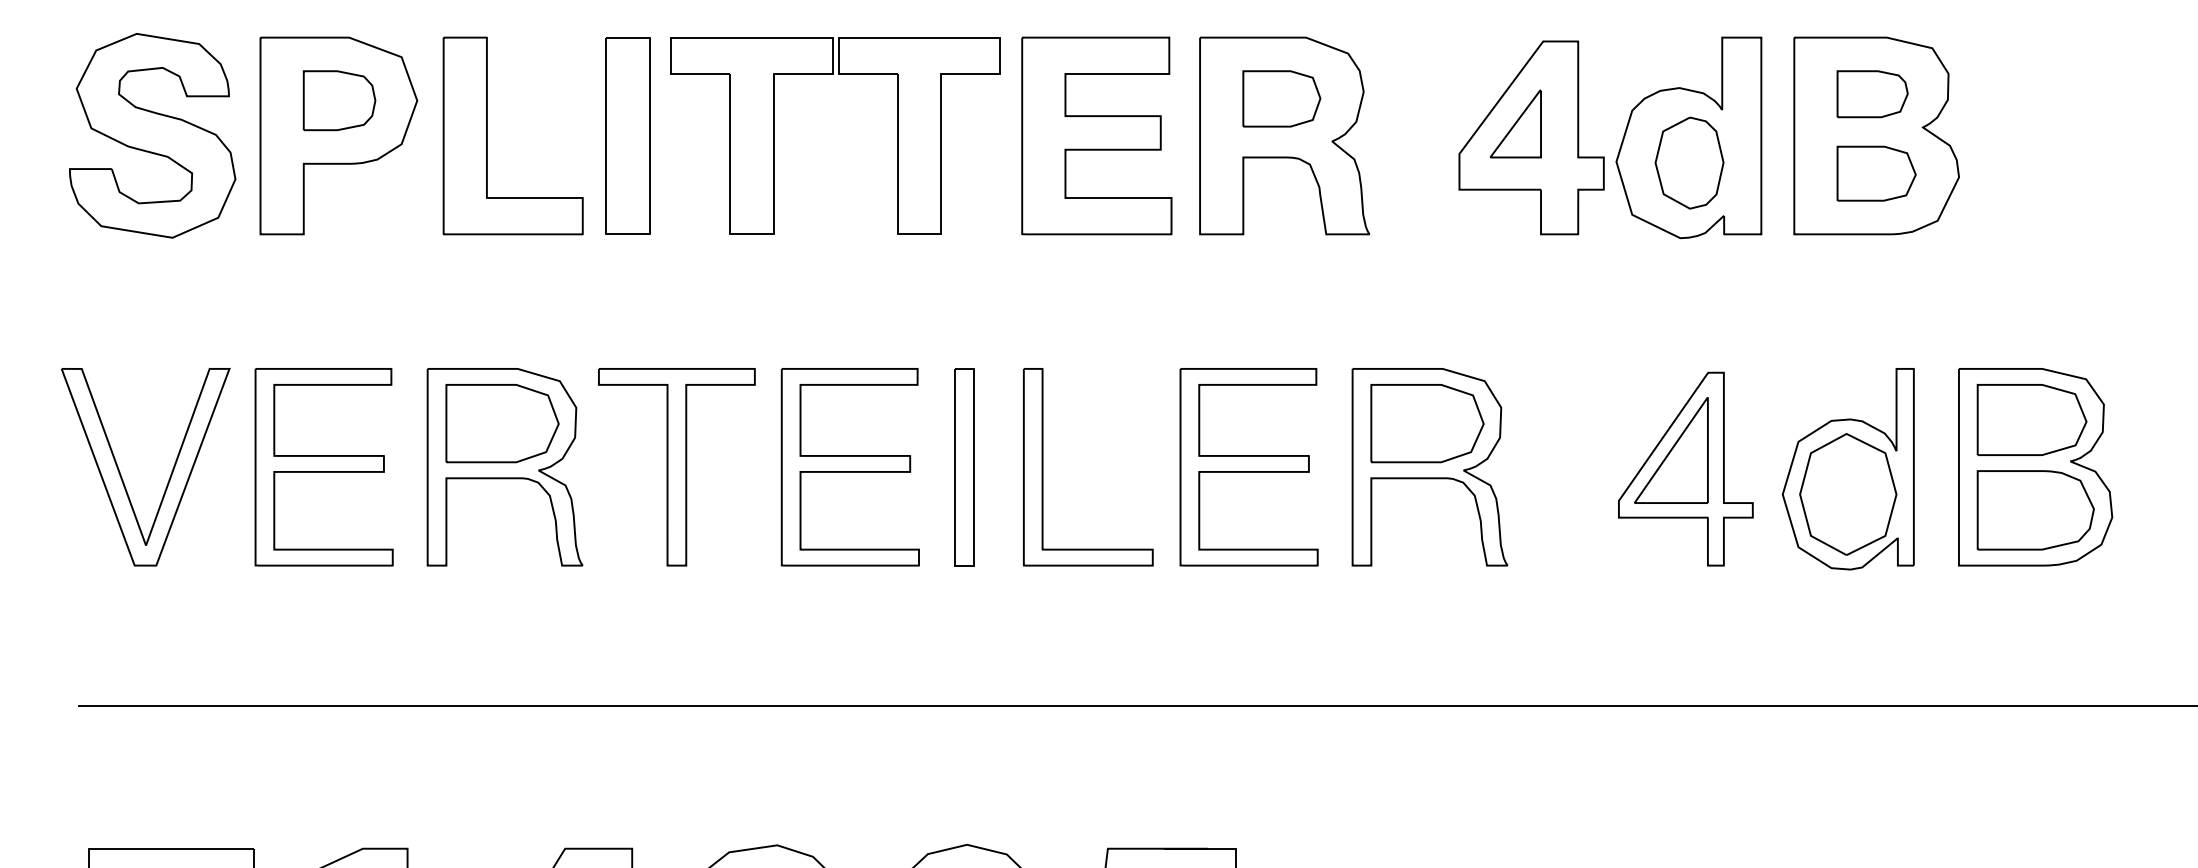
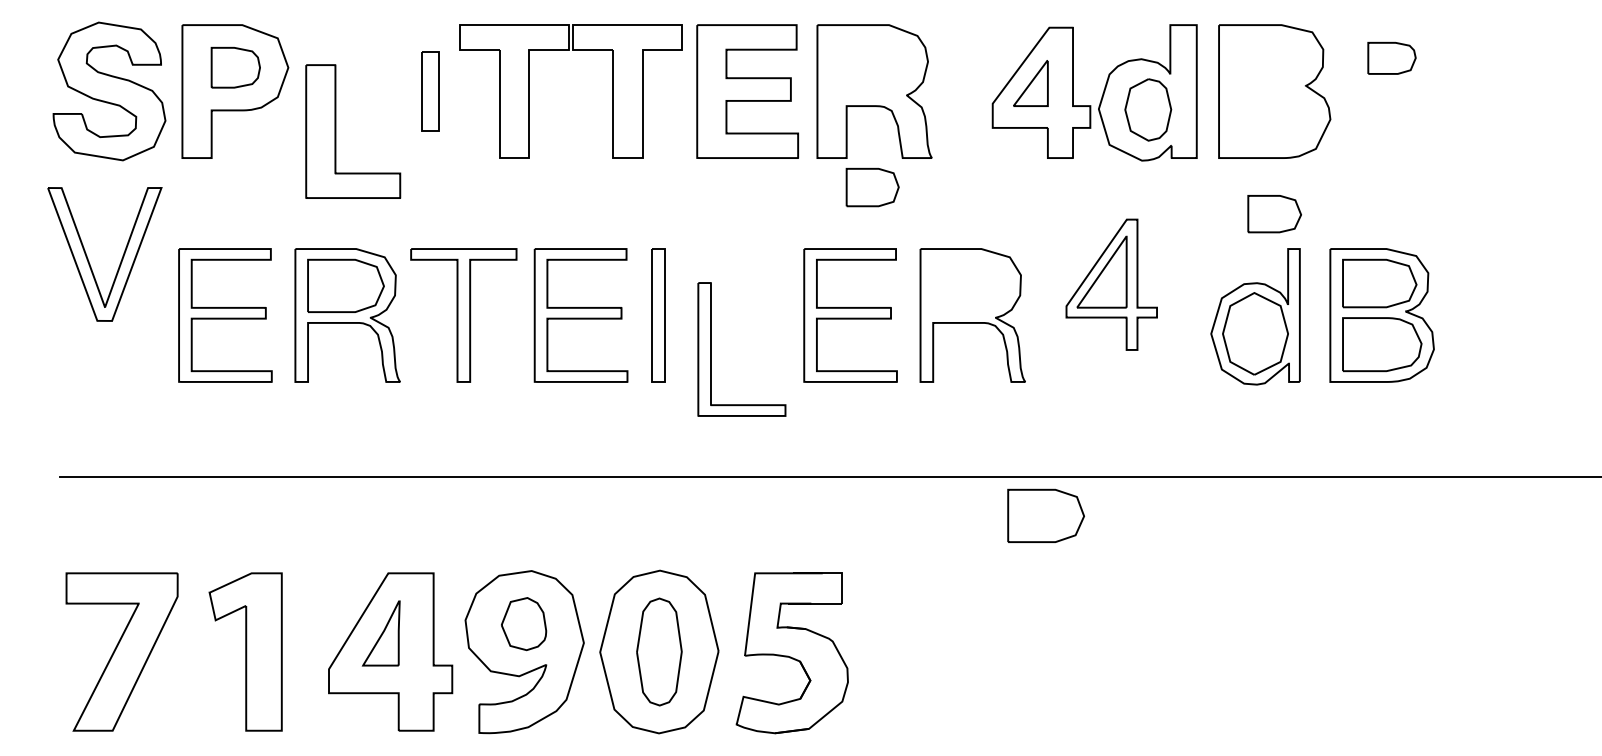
part: (1871, 92) -> (1391, 57), moved
part: (1281, 98) -> (872, 187), moved
part: (488, 135) -> (336, 131), moved
part: (627, 135) -> (430, 91), size x0.6
part: (1876, 174) -> (1274, 214), moved
part: (1426, 422) -> (1045, 515), moved
part: (1043, 467) -> (711, 349), moved
part: (1685, 468) -> (1111, 284), moved
part: (121, 473) -> (88, 258), moved

